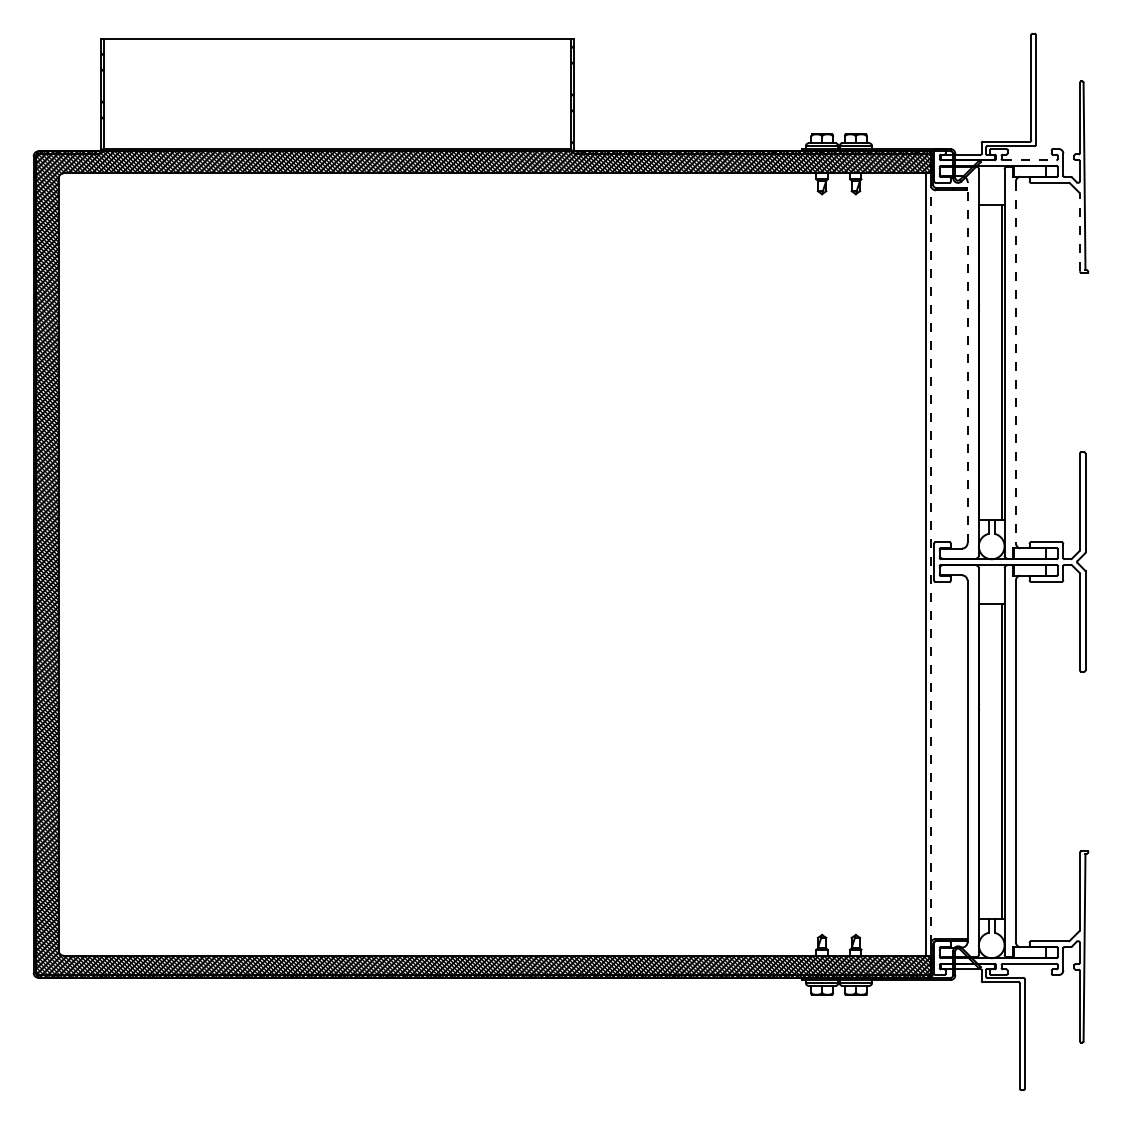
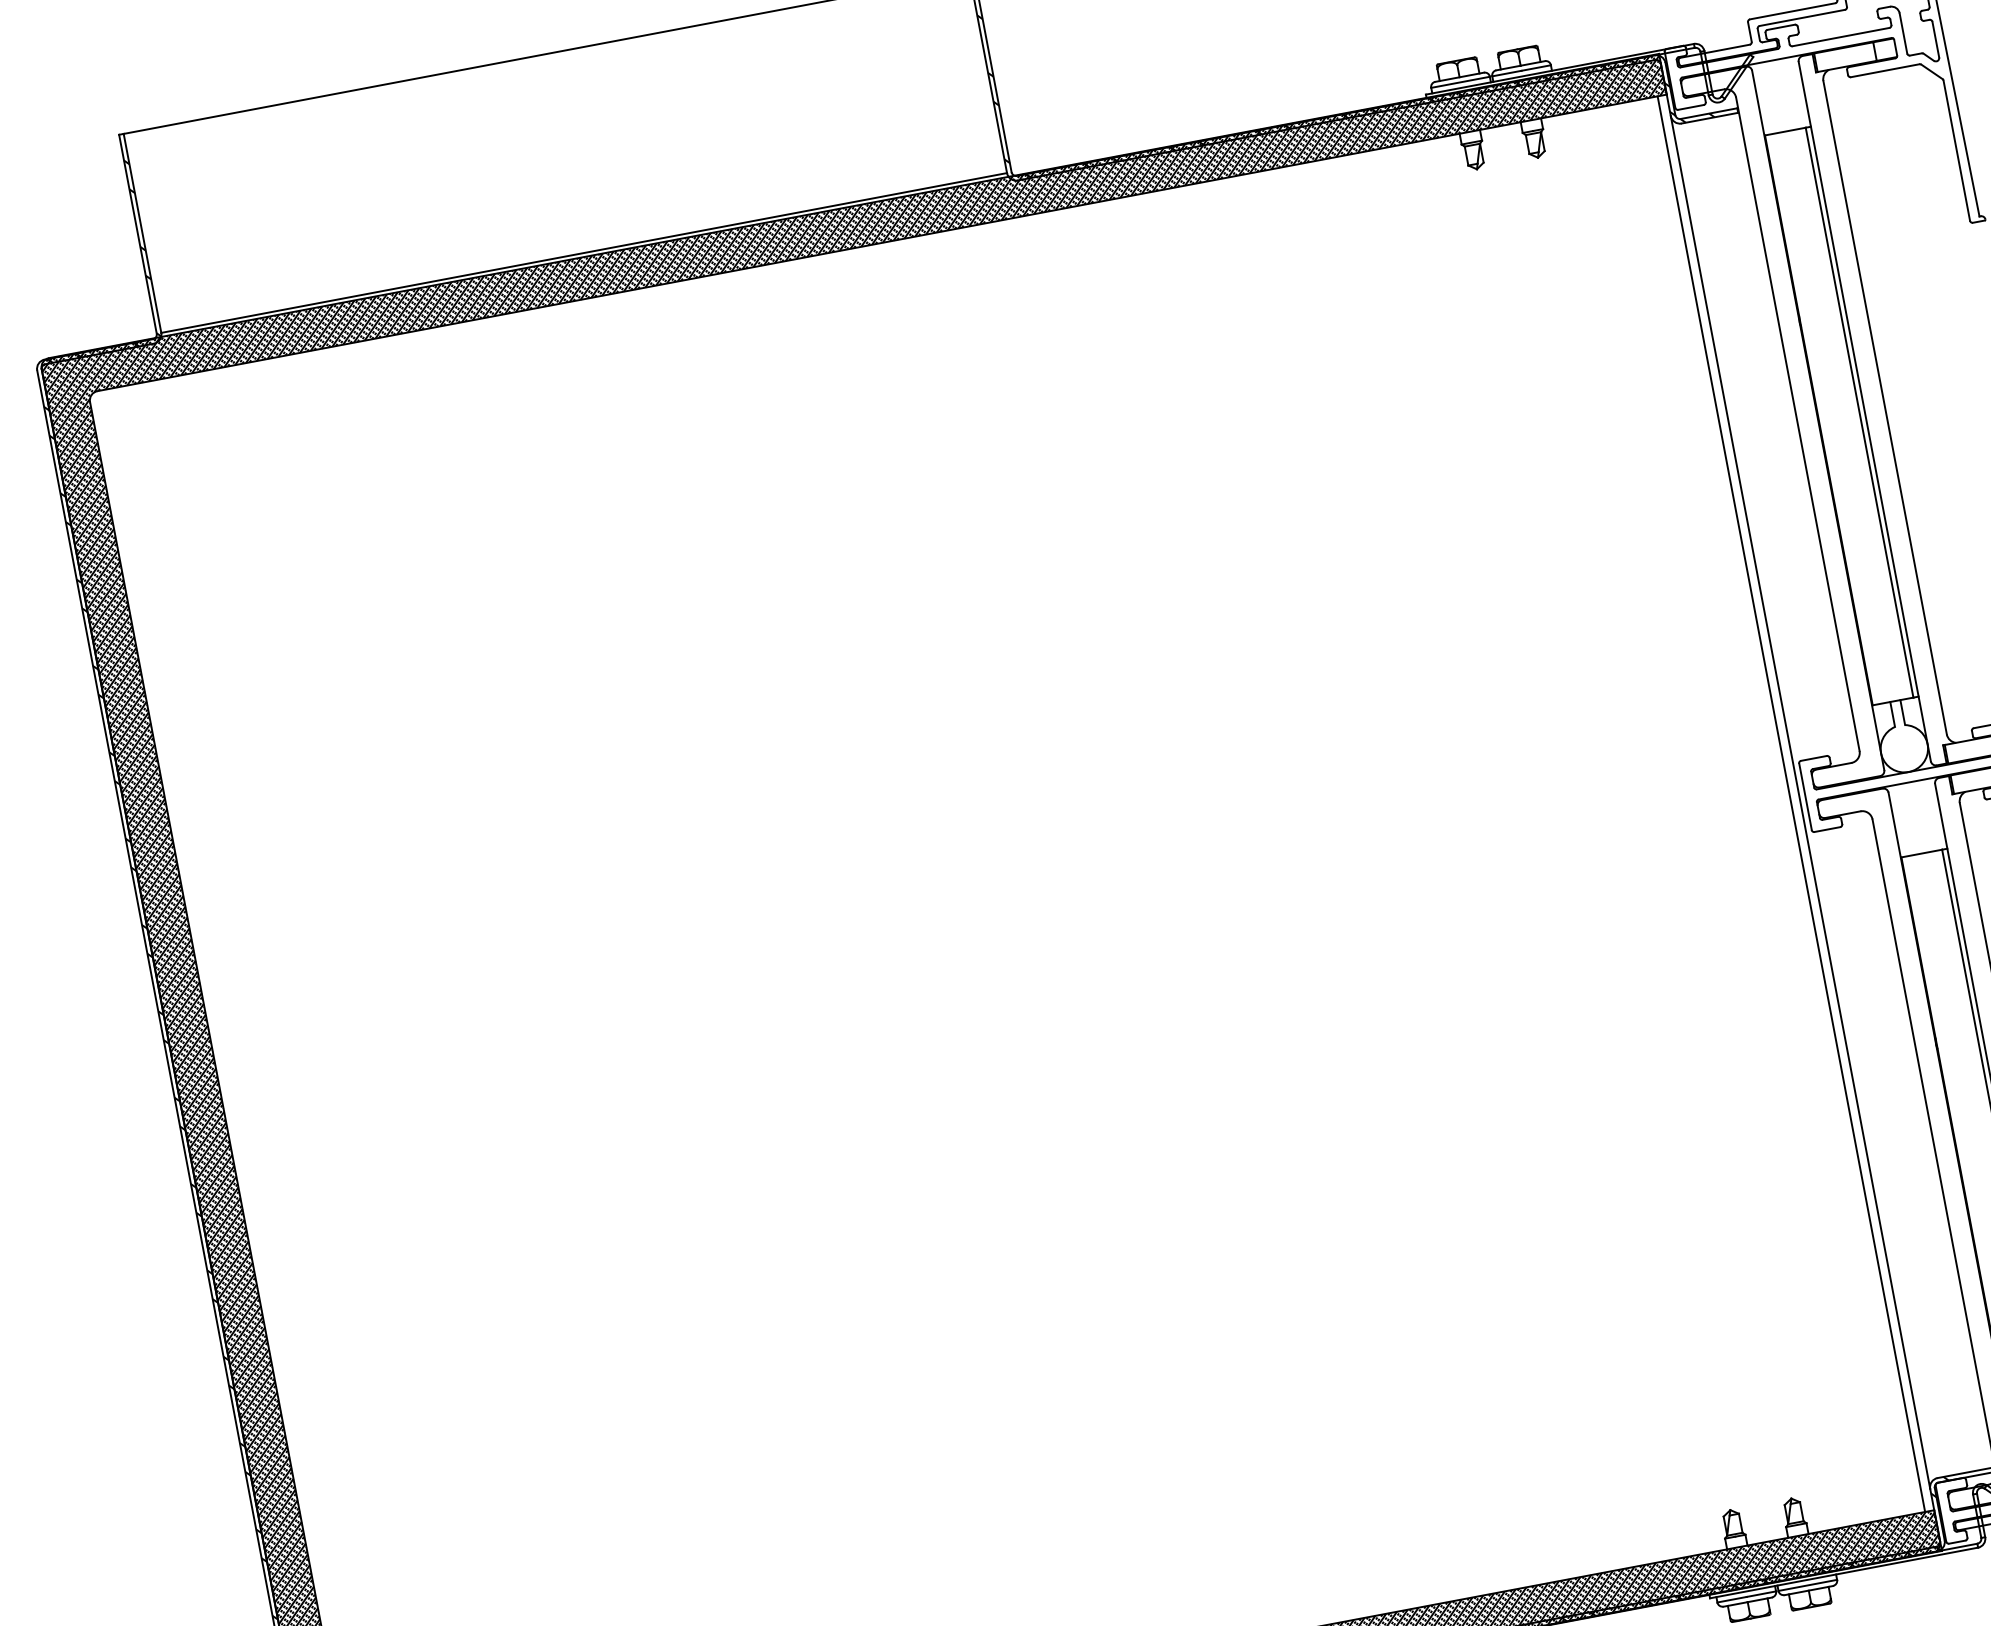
line: (1029, 160) -> (1840, 37), dashed -> solid
line: (1079, 232) -> (1955, 150), dashed -> solid
line: (967, 362) -> (1797, 424), dashed -> solid
line: (1015, 362) -> (1884, 407), dashed -> solid
line: (930, 564) -> (1799, 802), dashed -> solid

